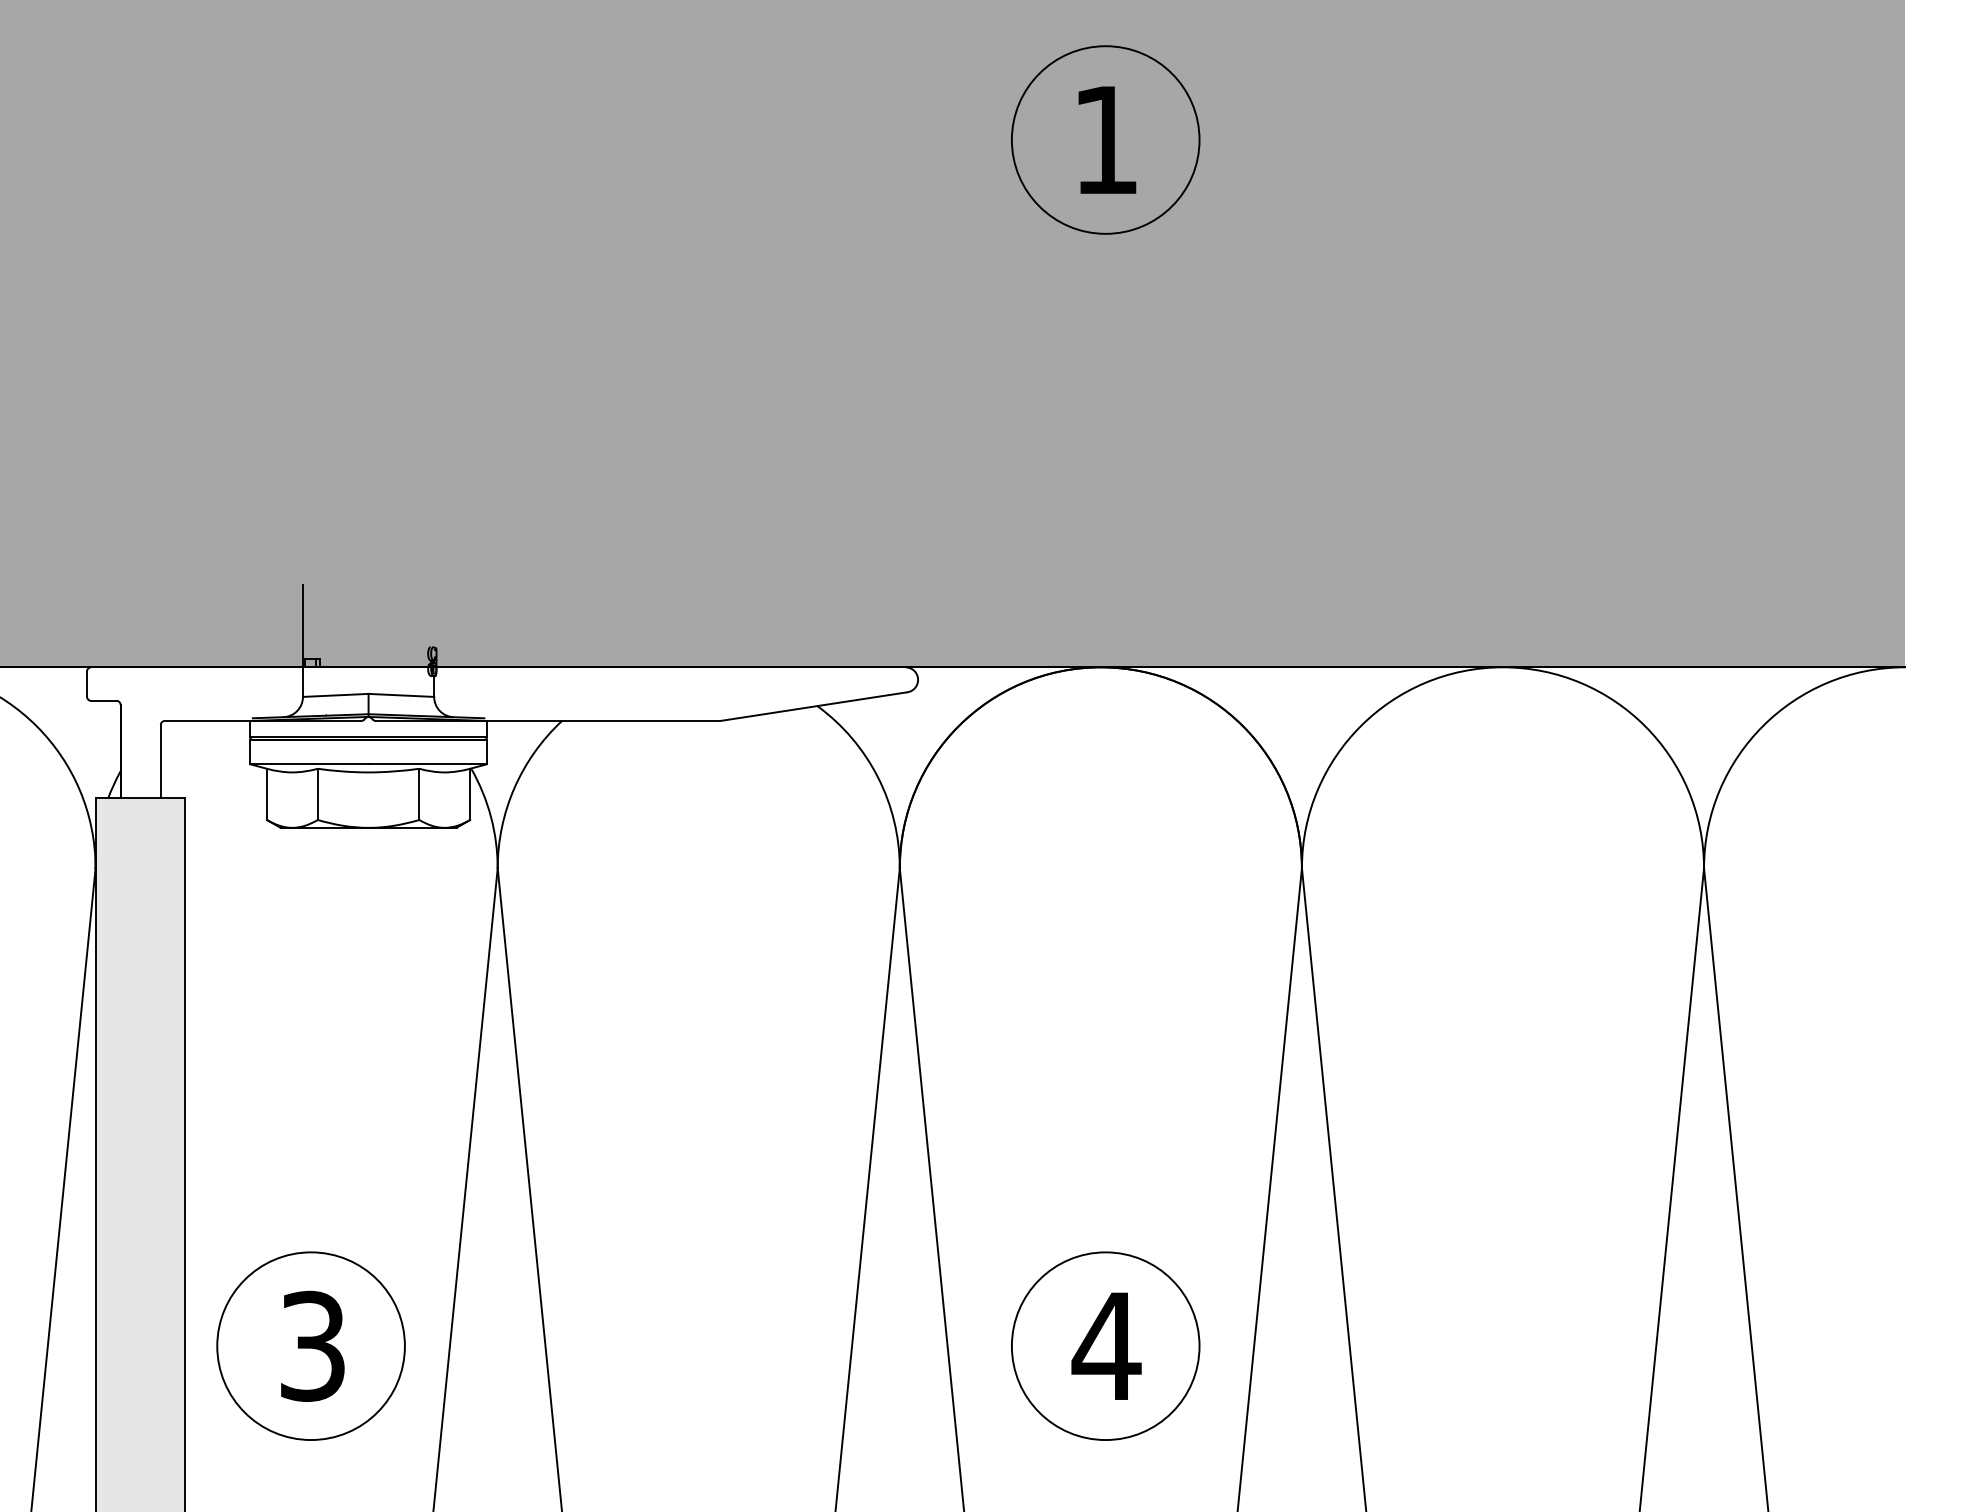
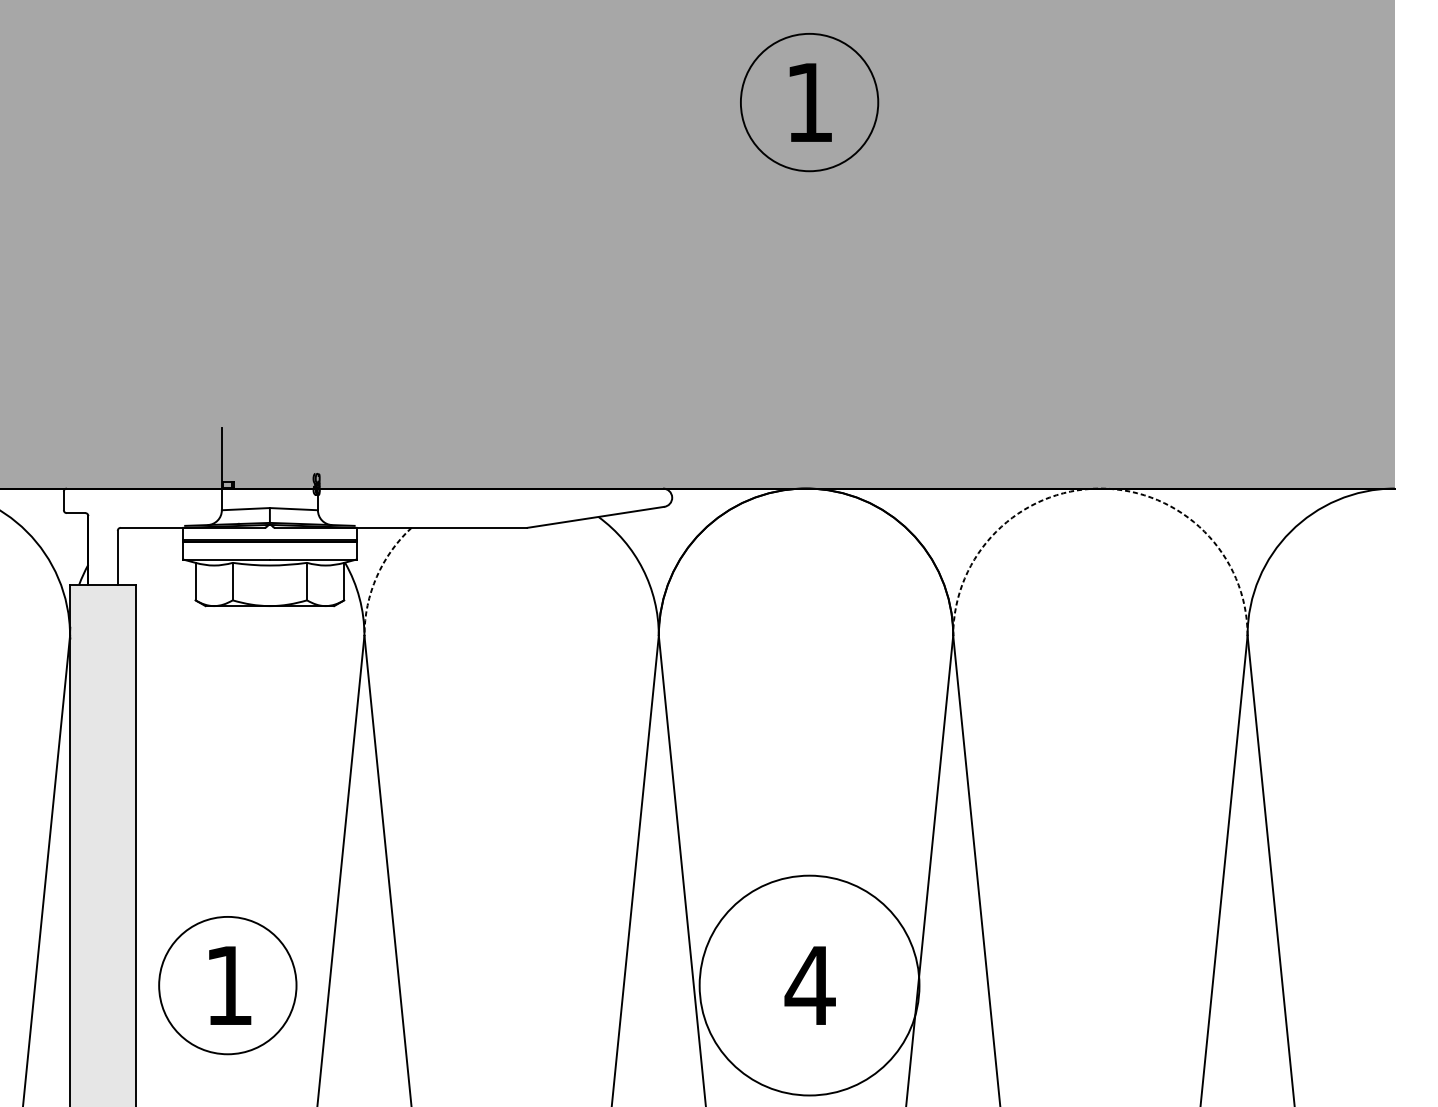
arc: (1502, 667) -> (1100, 488), solid -> dashed
arc: (514, 787) -> (376, 576), solid -> dashed
text: (312, 1345) -> (228, 985), 3 -> 1
circle: (1105, 1346) -> (809, 985), size x1.6

